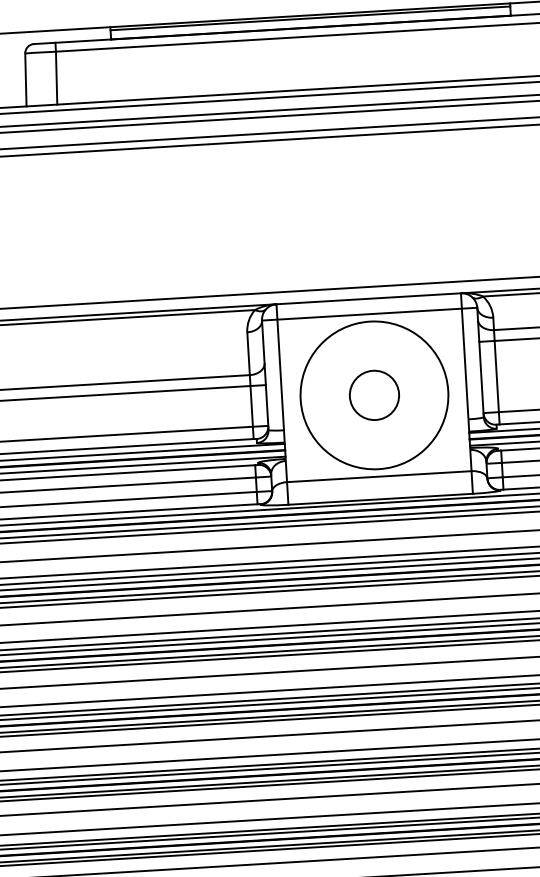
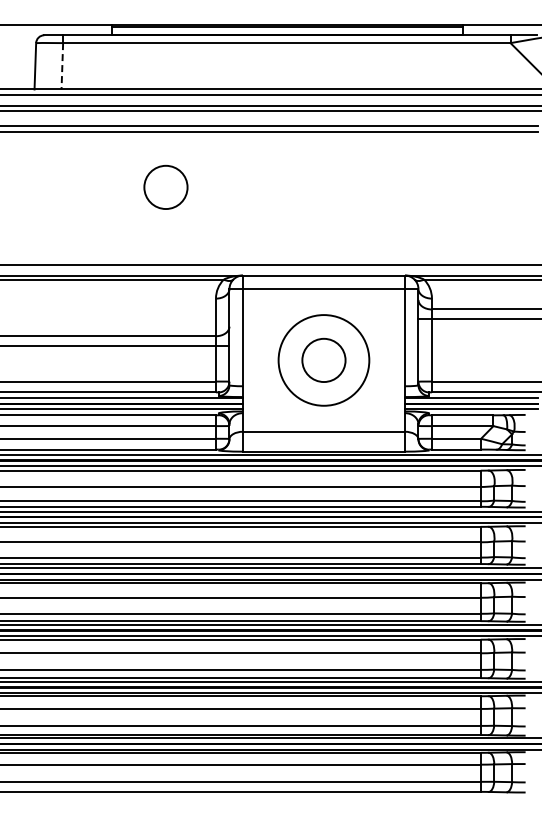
line: (56, 78) -> (62, 66), solid -> dashed
circle: (182, 208) -> (165, 186), added
circle: (373, 395) -> (323, 360), size x0.7

